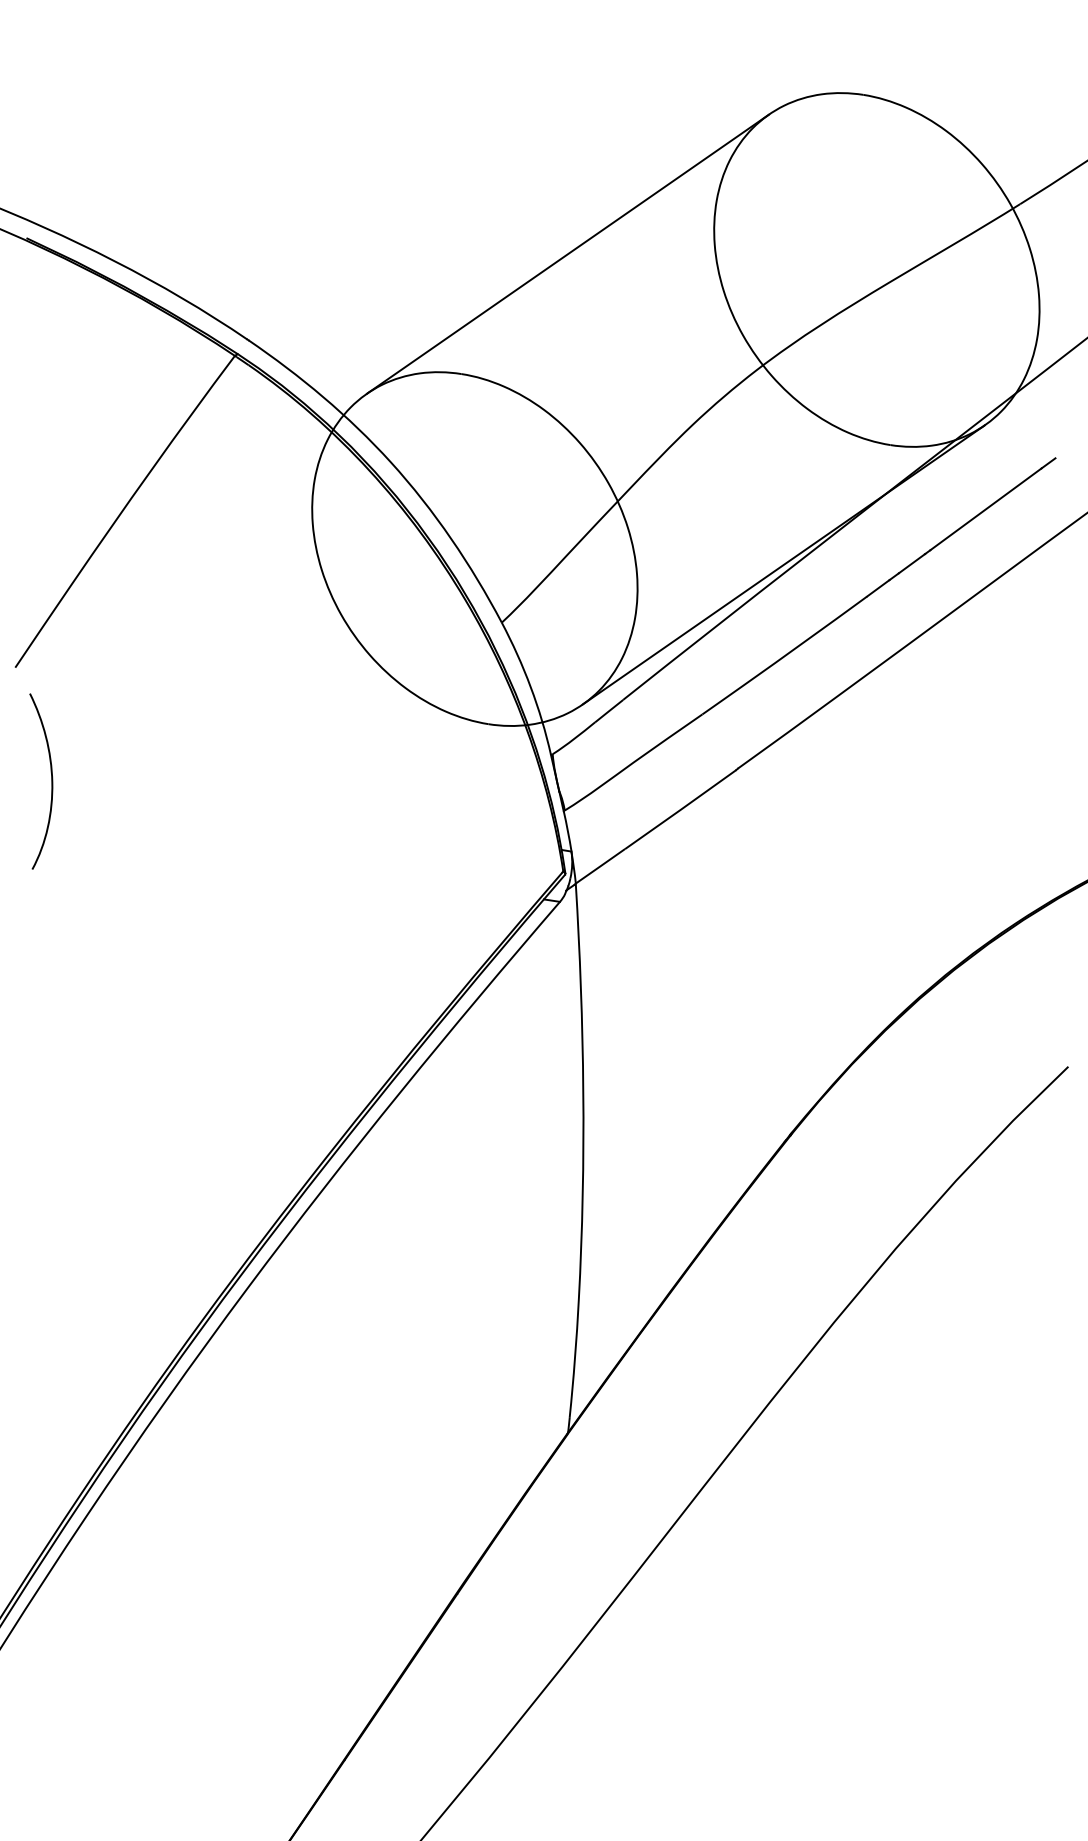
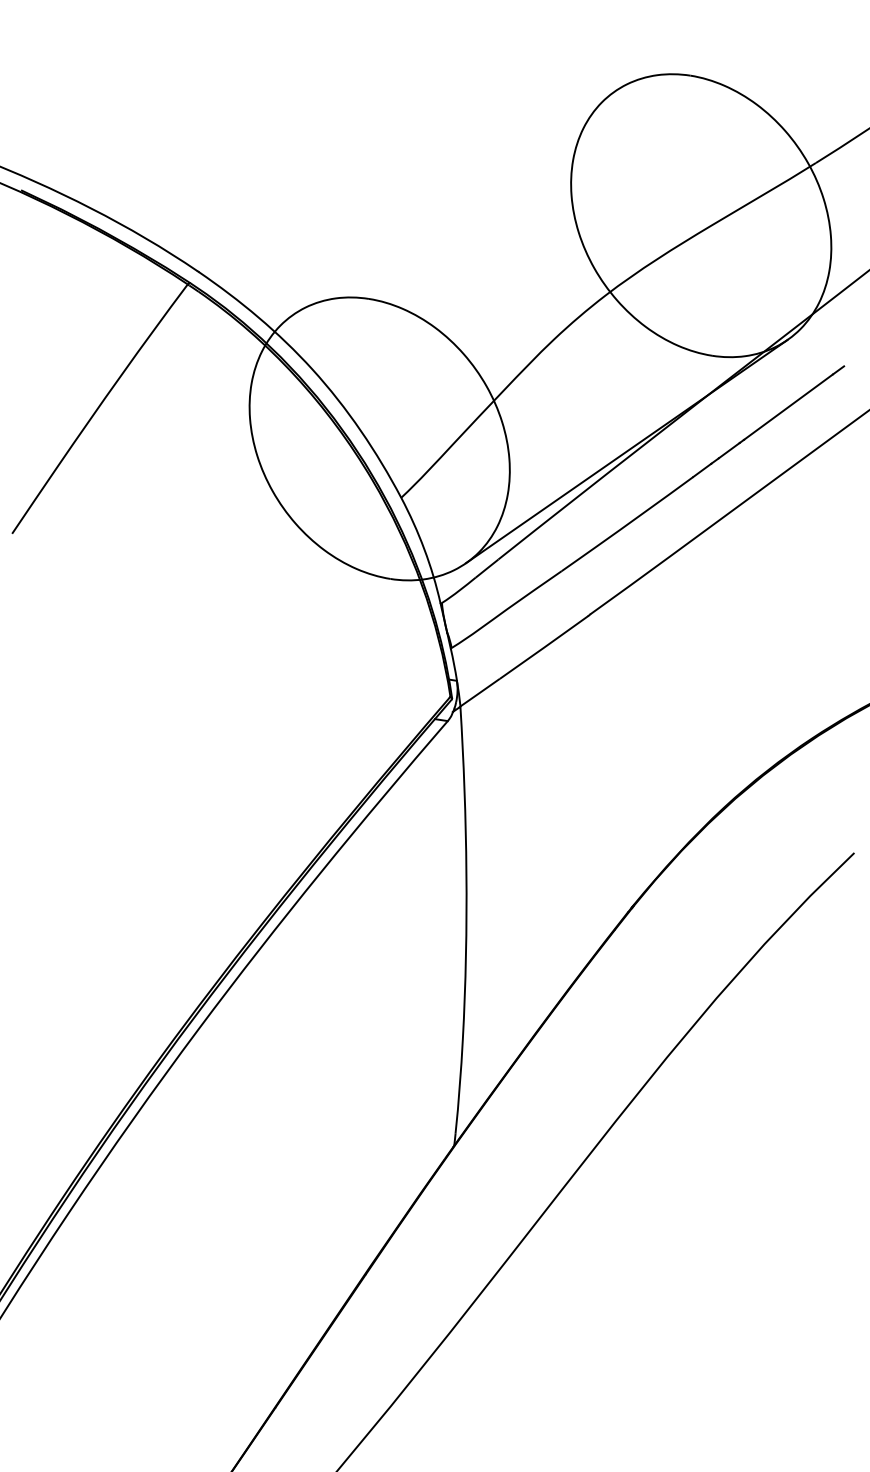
line: (568, 253) -> (454, 202), removed
curve: (51, 781) -> (41, 624), removed

